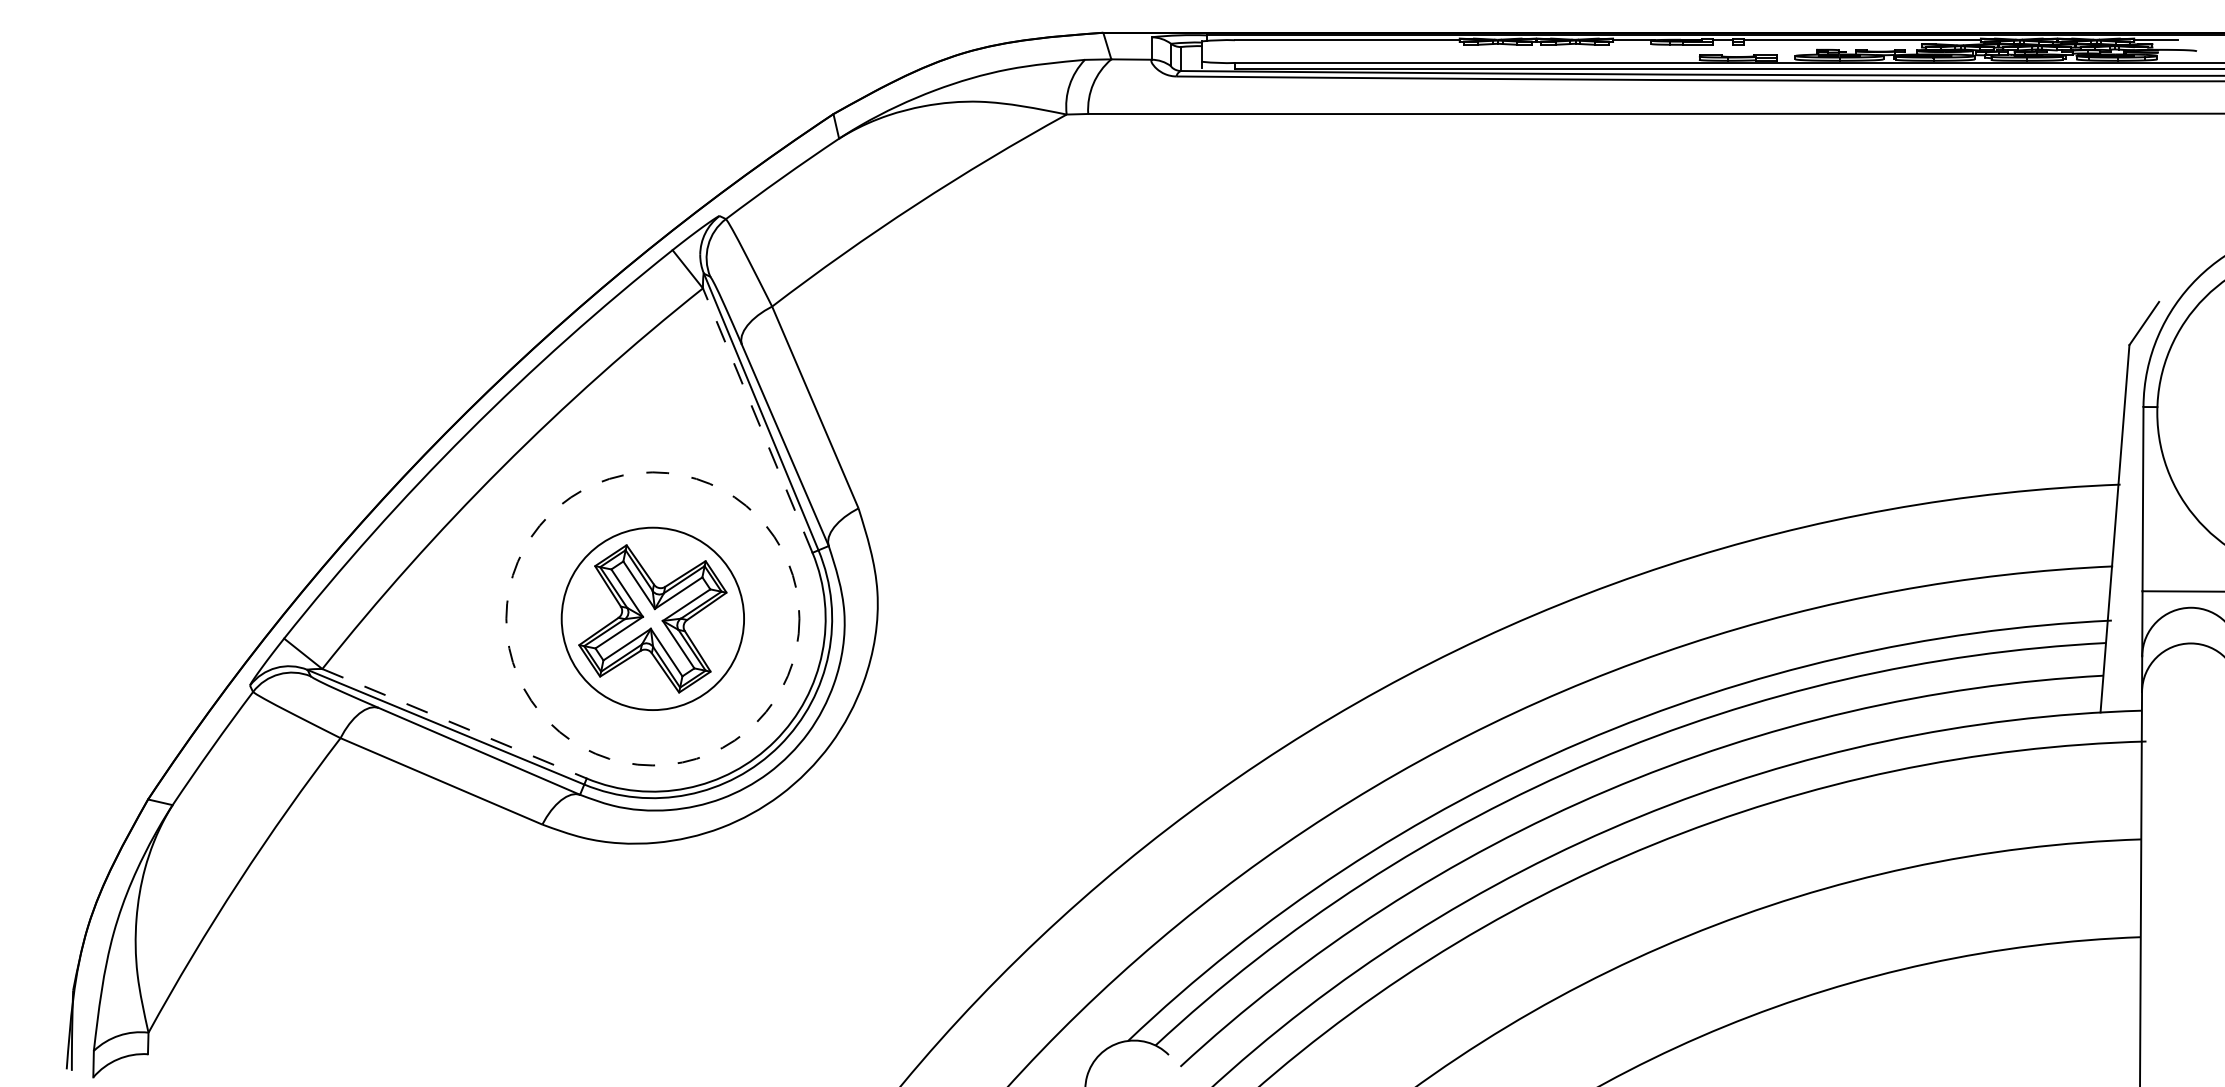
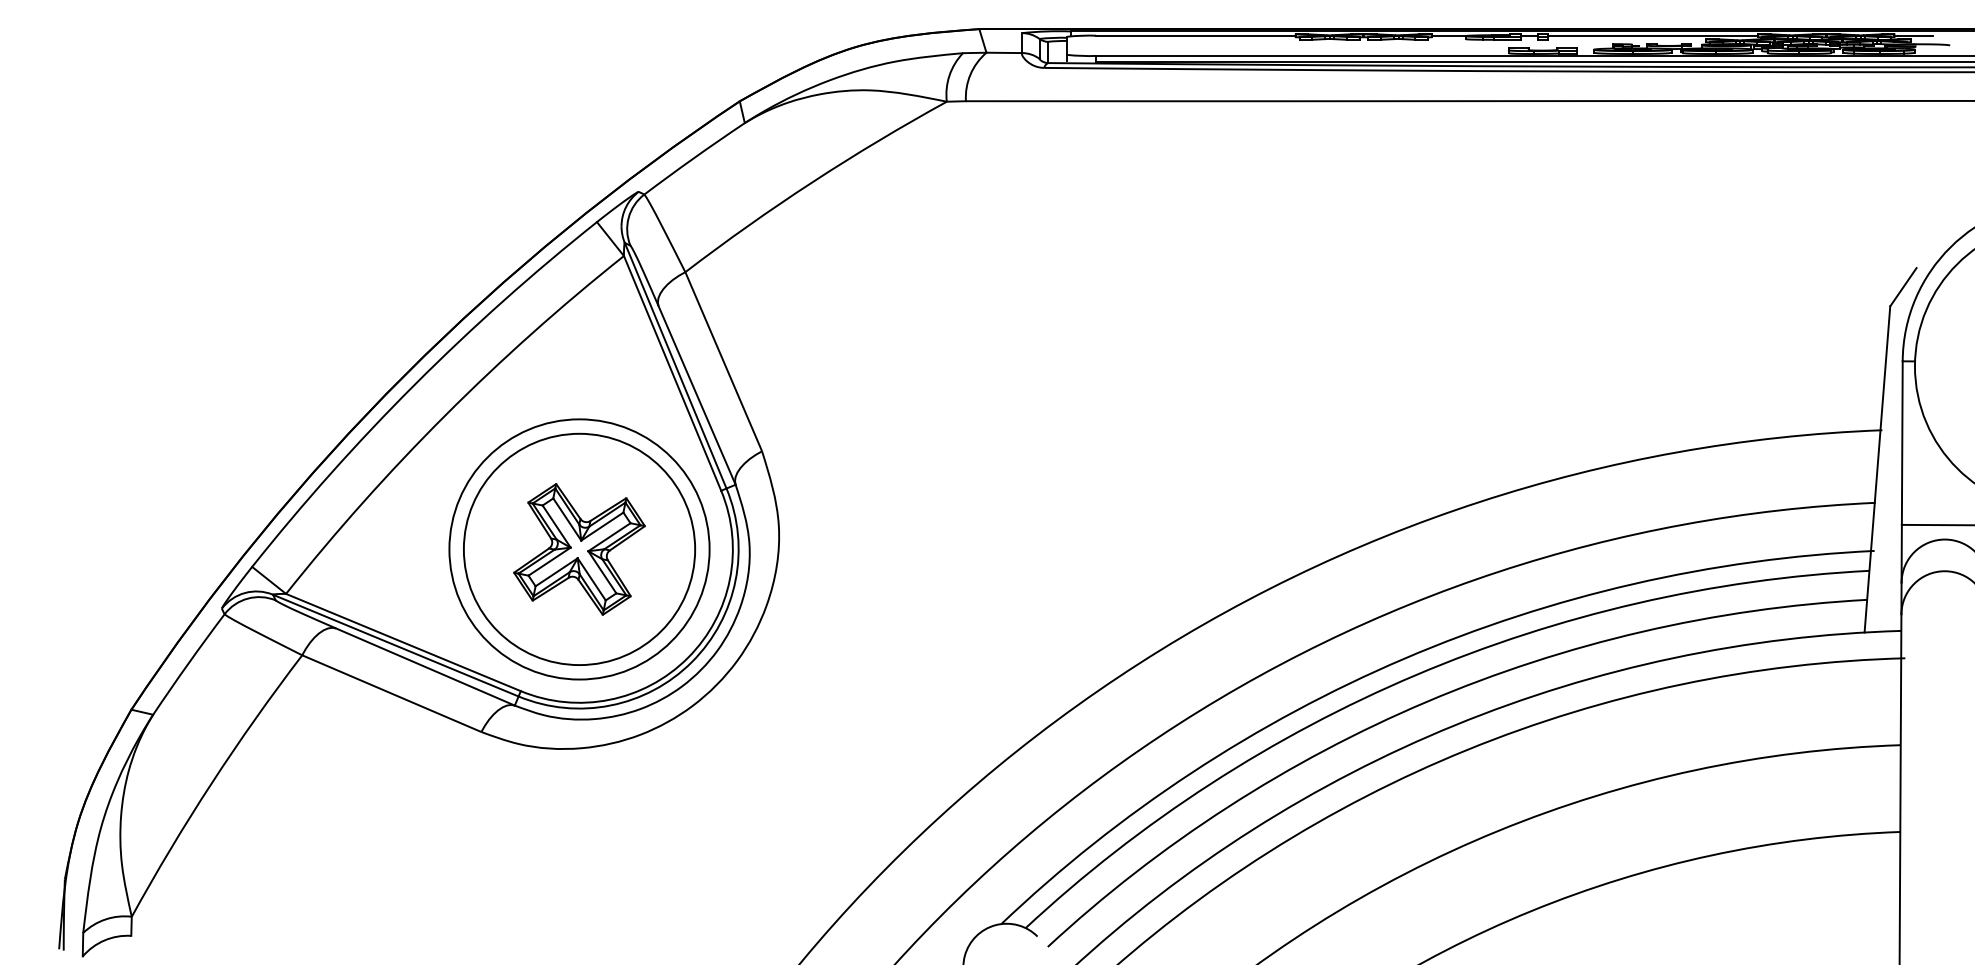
line: (757, 420) -> (672, 373), dashed -> solid
circle: (652, 618) -> (579, 549), dashed -> solid
circle: (652, 618) -> (579, 549), size x1.43
line: (455, 723) -> (404, 642), dashed -> solid

